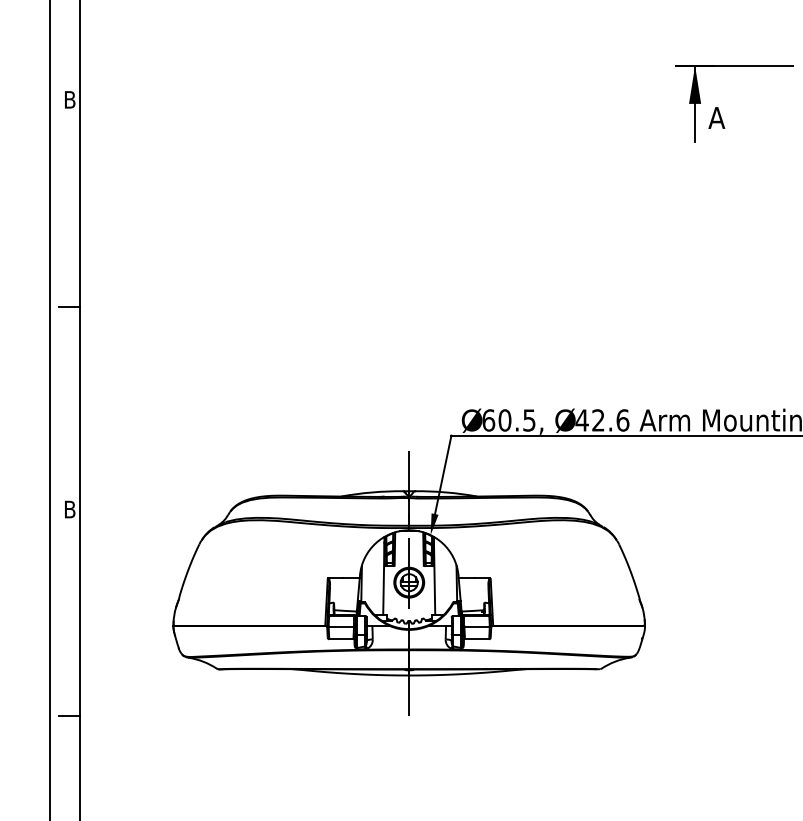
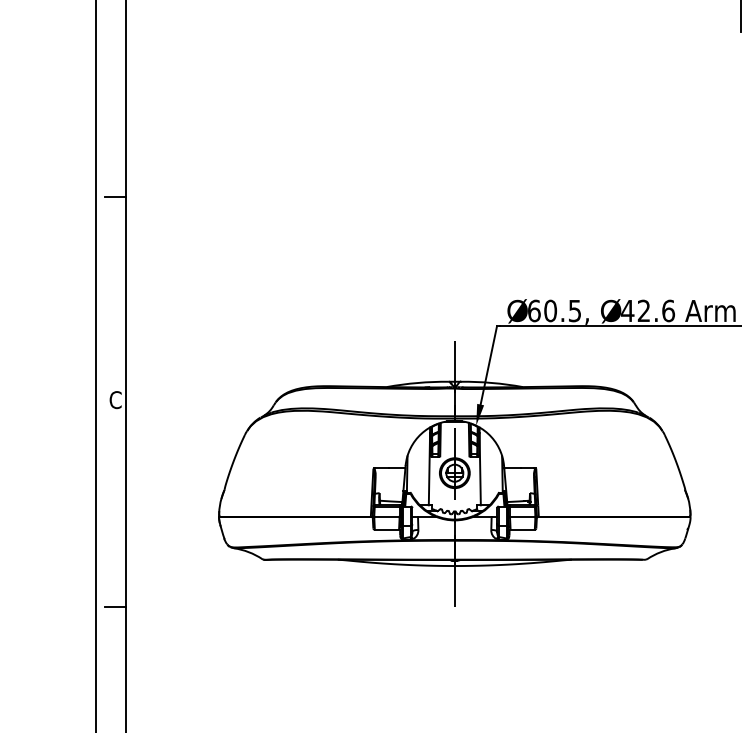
text: (70, 509) -> (116, 400), B -> C

